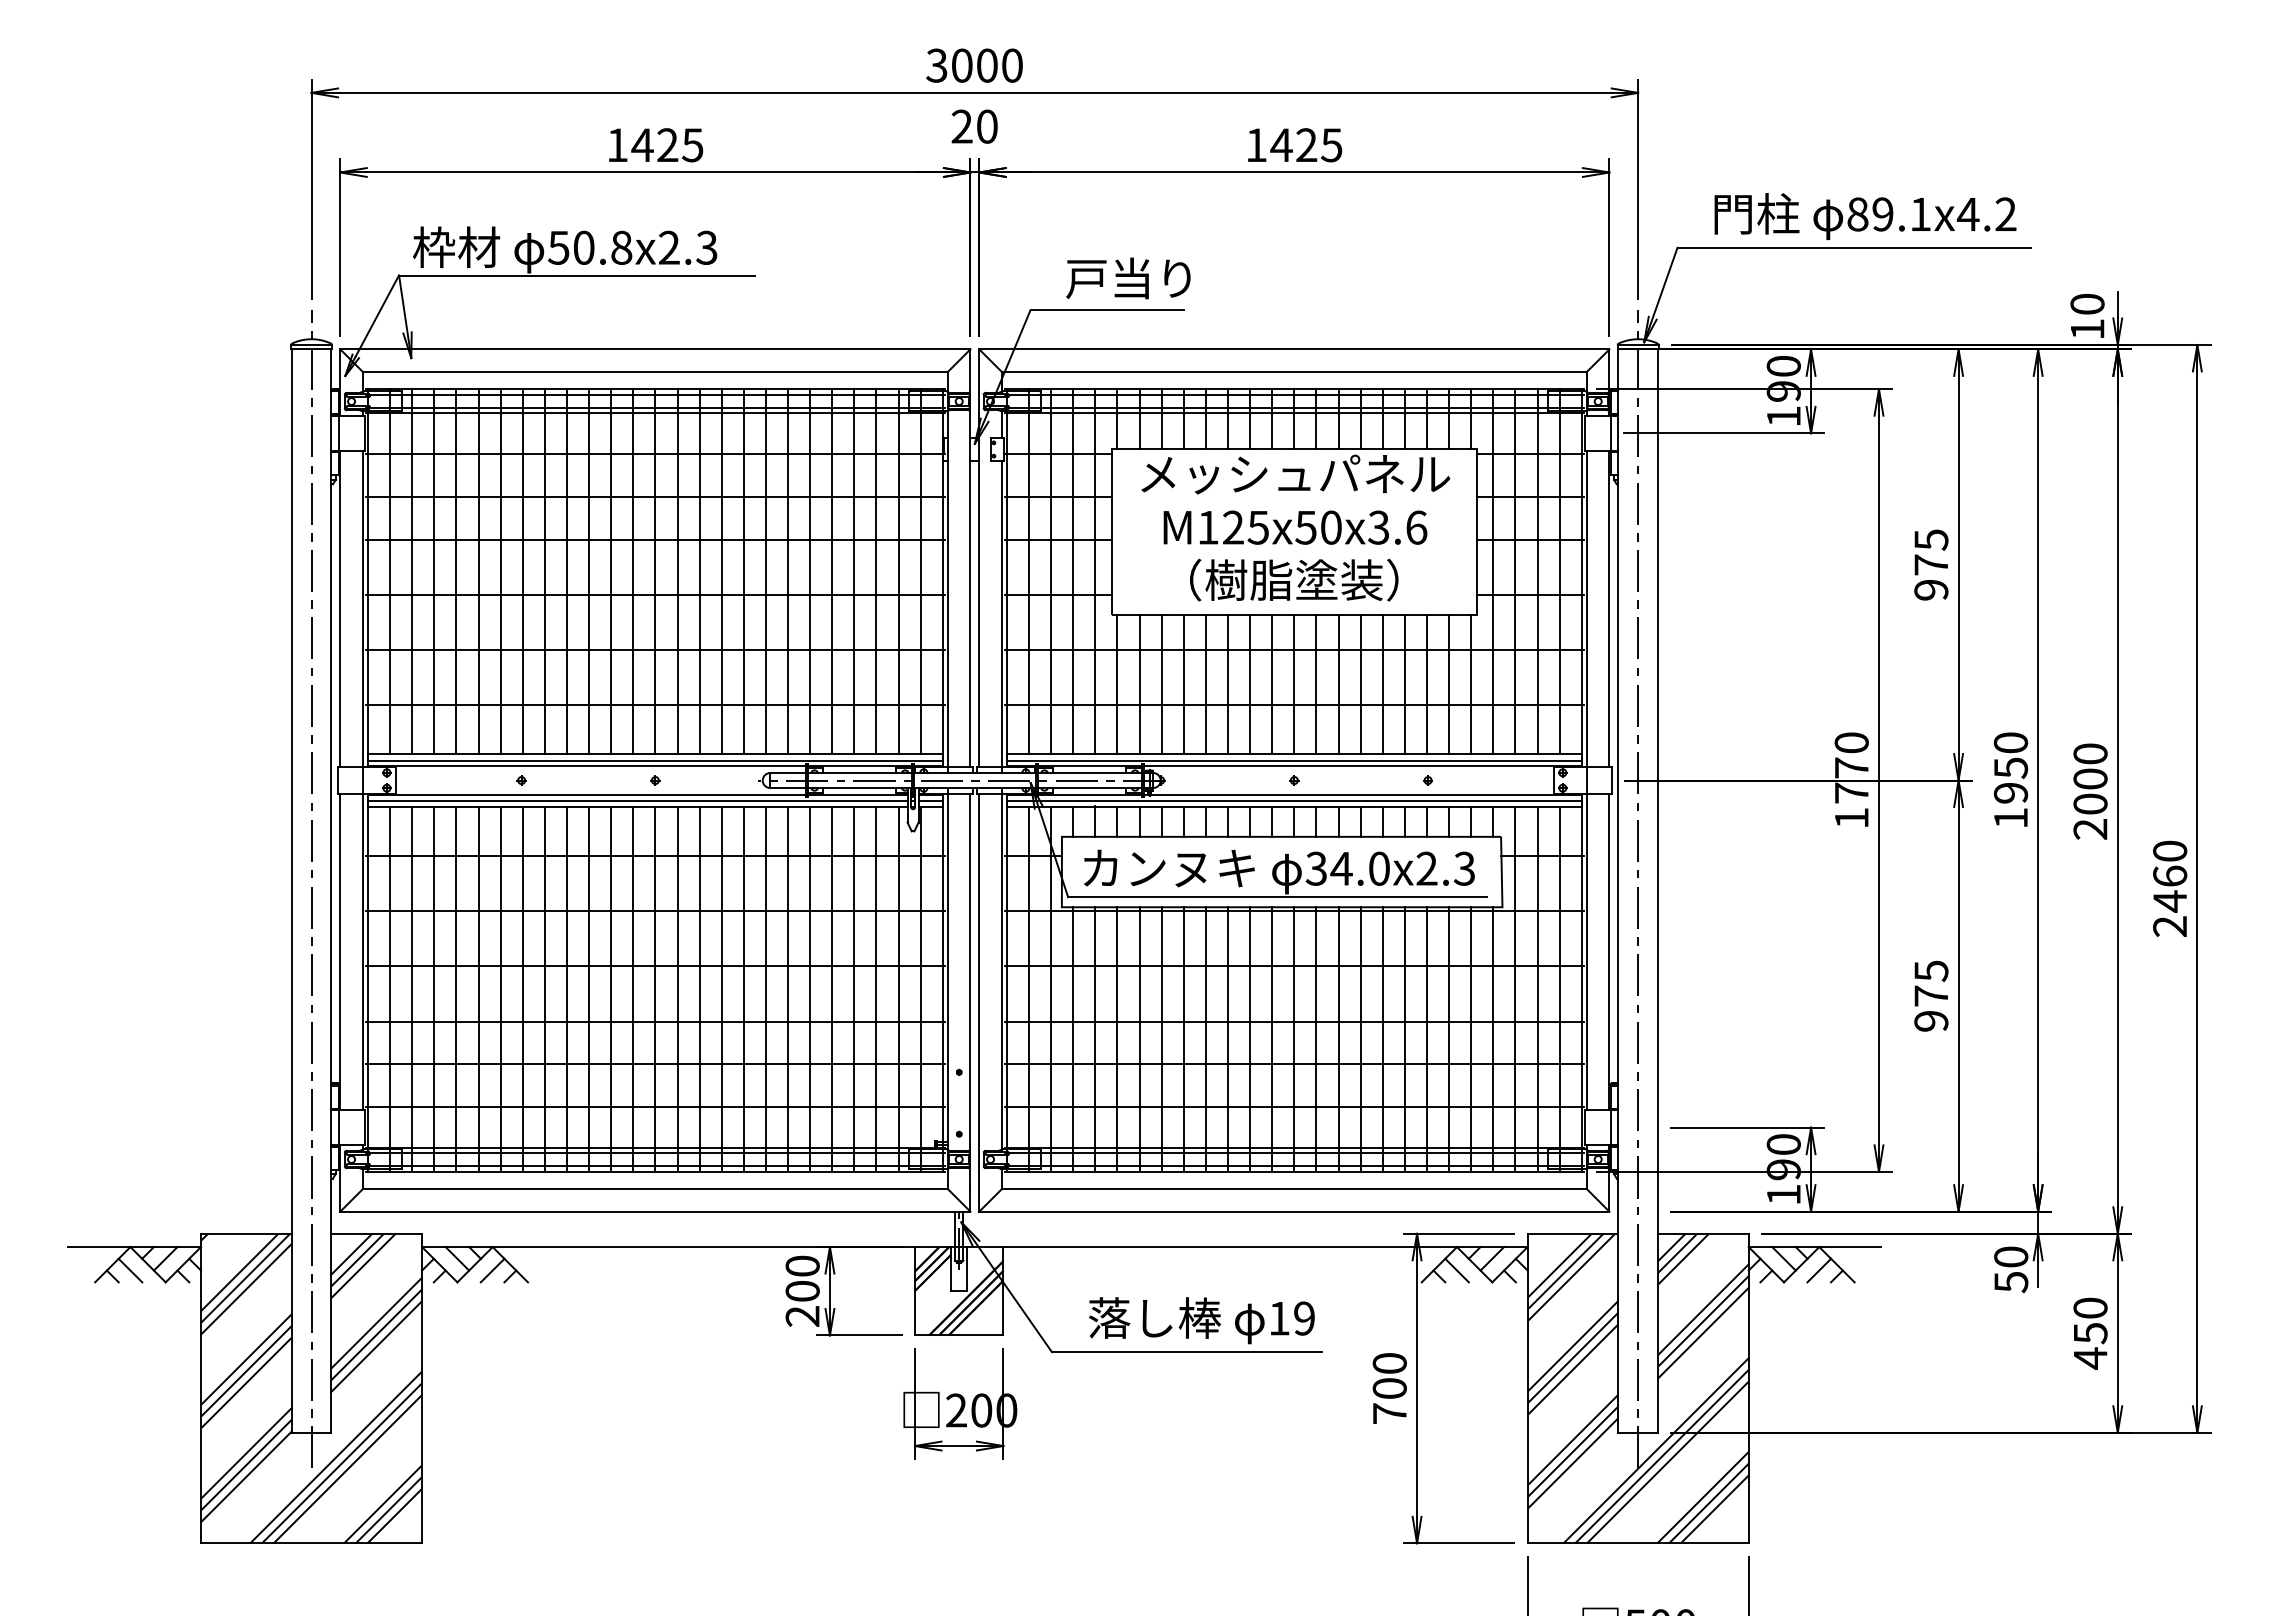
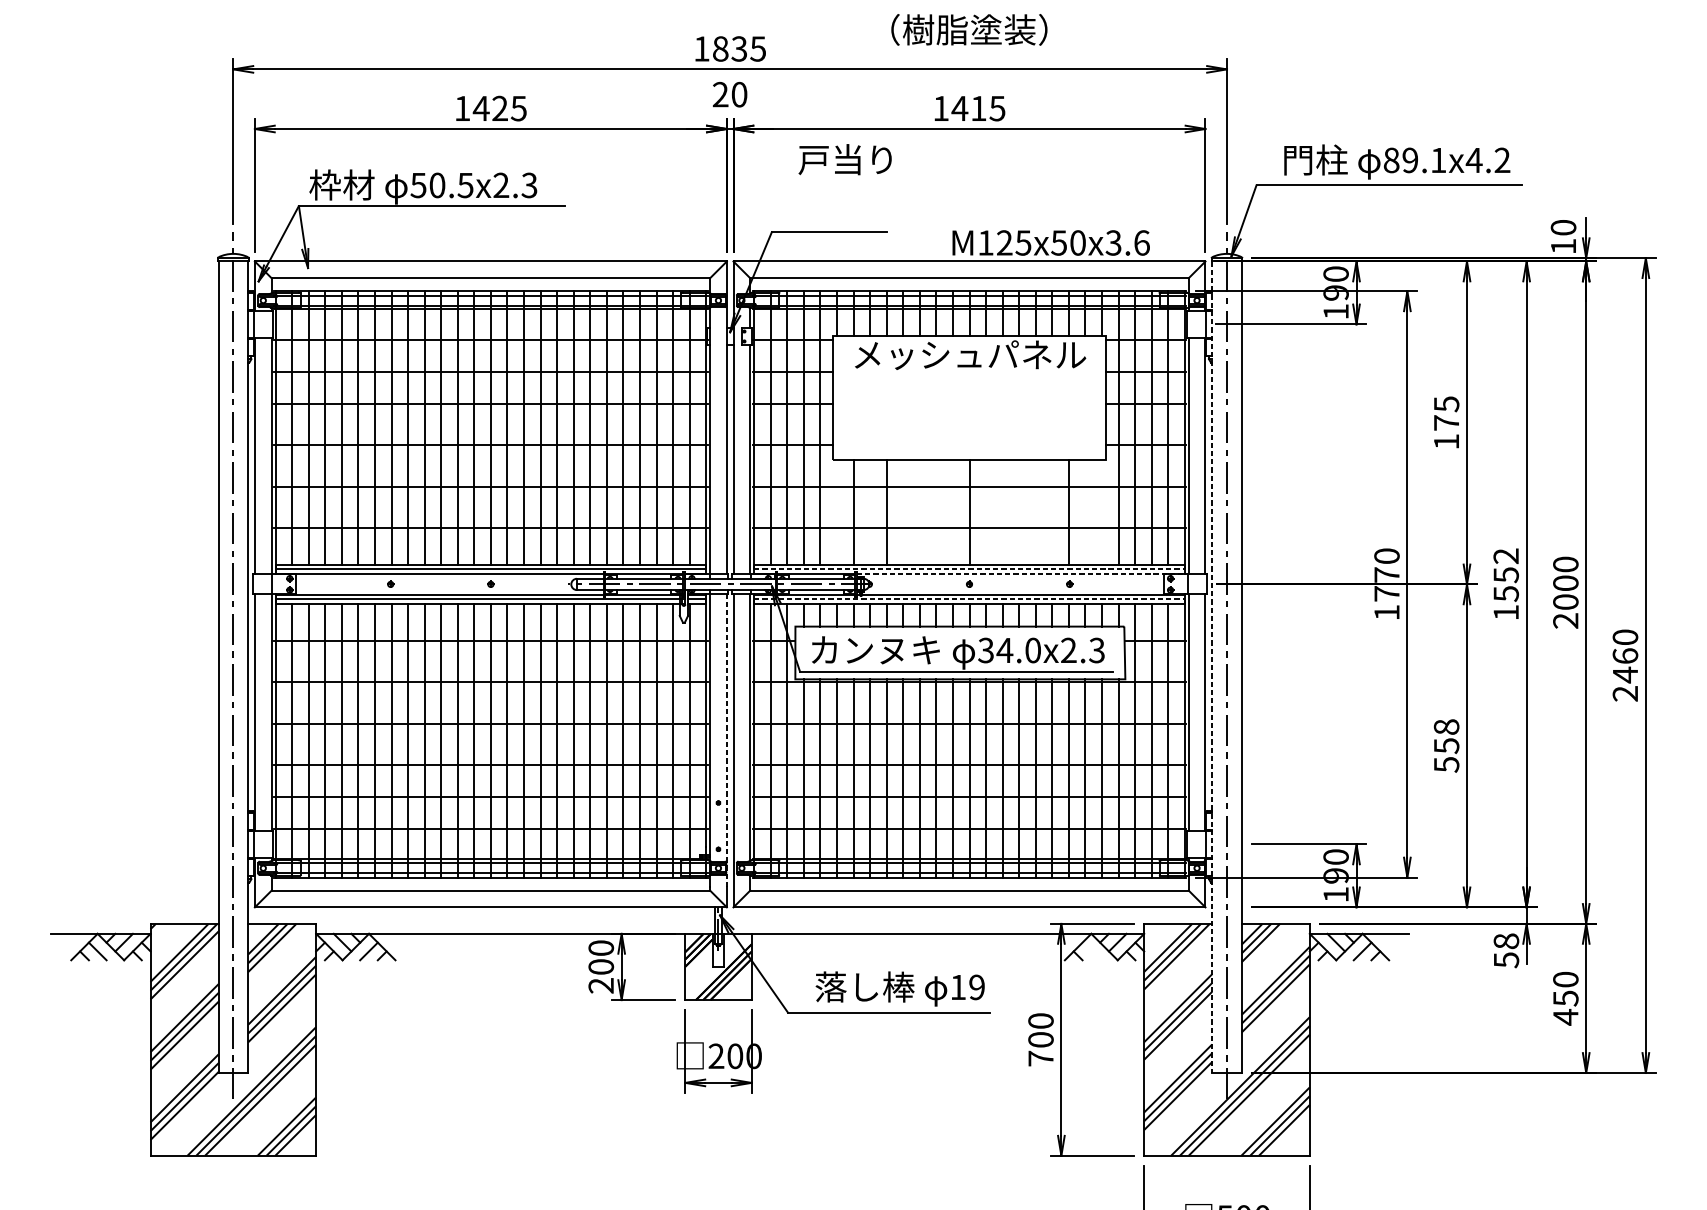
text: (974, 65) -> (729, 48), 3000 -> 1835
text: (1306, 144) -> (978, 108), 1425 -> 1415
text: (621, 247) -> (465, 185), 50.8x2.3 -> 50.5x2.3
text: (1128, 278) -> (845, 159), moved
text: (1295, 527) -> (1051, 242), moved
text: (1294, 579) -> (969, 29), moved
text: (1931, 590) -> (1446, 442), 975 -> 175
line: (1117, 684) -> (837, 512), removed
line: (1161, 684) -> (869, 512), removed
line: (1205, 684) -> (902, 512), removed
line: (1228, 684) -> (920, 512), removed
line: (1250, 684) -> (936, 512), removed
line: (1272, 684) -> (953, 512), removed
line: (1316, 684) -> (986, 512), removed
line: (1338, 684) -> (1002, 512), removed
line: (1360, 684) -> (1019, 512), removed
line: (1382, 684) -> (1035, 512), removed
line: (1404, 684) -> (1051, 512), removed
line: (1449, 684) -> (1085, 512), removed
line: (1471, 684) -> (1102, 512), removed
line: (1294, 760) -> (969, 569), solid -> dashed
line: (1362, 766) -> (1020, 573), solid -> dashed
text: (2010, 768) -> (1505, 575), 1950 -> 1552
line: (1294, 800) -> (969, 599), solid -> dashed
line: (1618, 891) -> (1212, 667), solid -> dashed
line: (970, 988) -> (726, 740), solid -> dashed
text: (1931, 996) -> (1446, 746), 975 -> 558
text: (2011, 1256) -> (1506, 940), 50 -> 58
line: (1456, 1270) -> (1090, 951), removed

